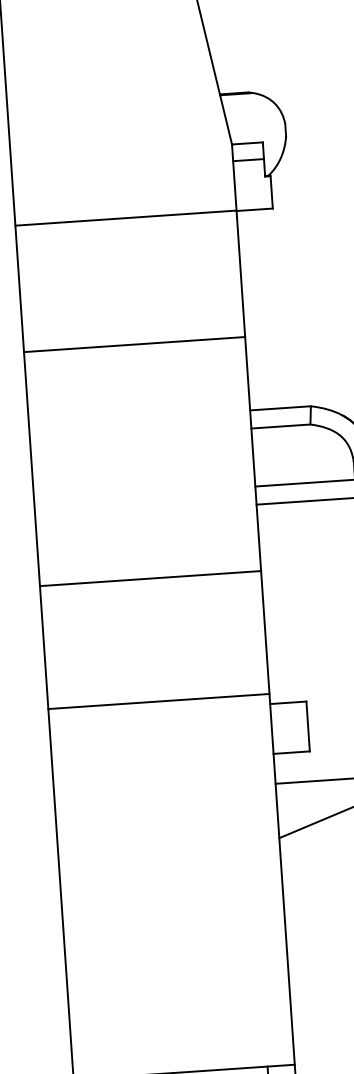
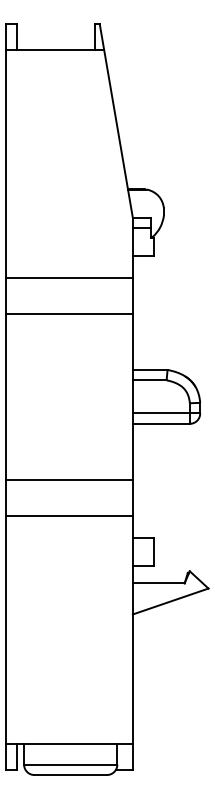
line: (125, 217) -> (69, 277), moved
line: (134, 345) -> (69, 314), moved
line: (150, 578) -> (69, 479), moved
line: (158, 702) -> (69, 516), moved

